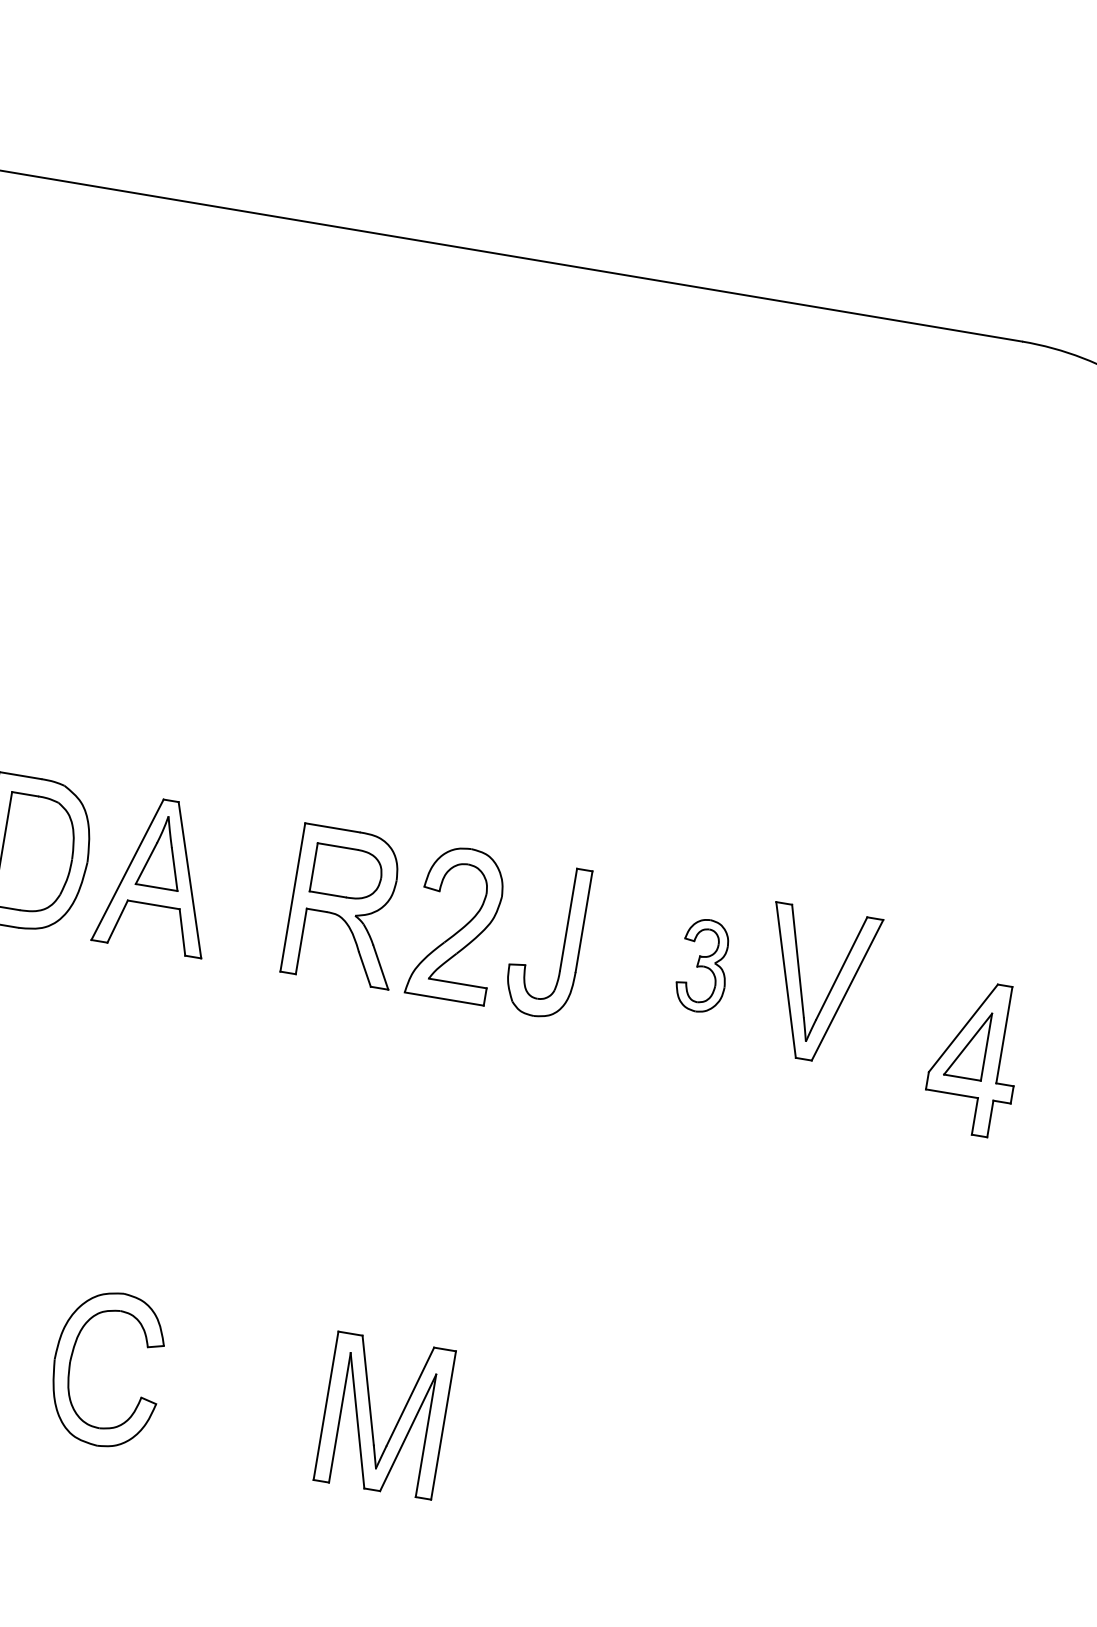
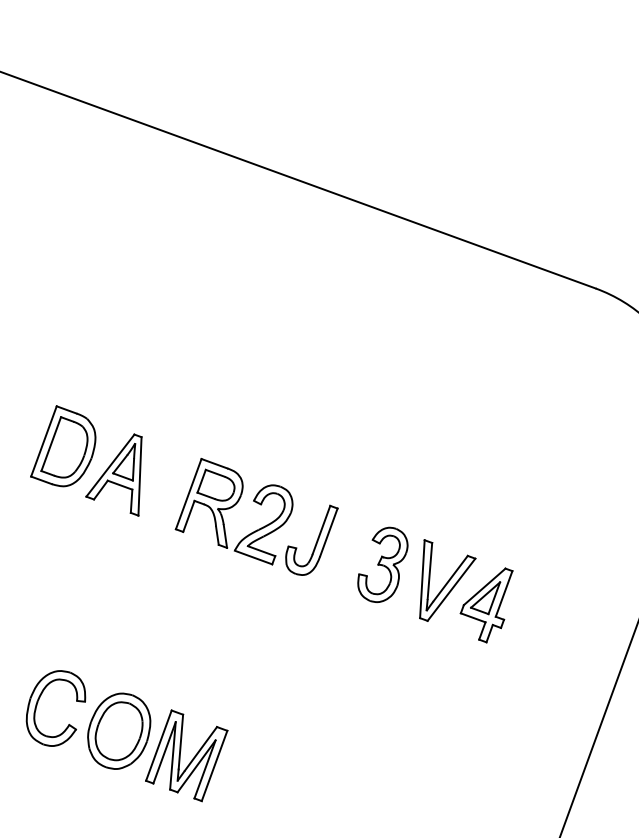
part: (701, 965) -> (382, 564), size x1.67
part: (973, 1064) -> (486, 605), moved
part: (242, 1390) -> (119, 730), added

